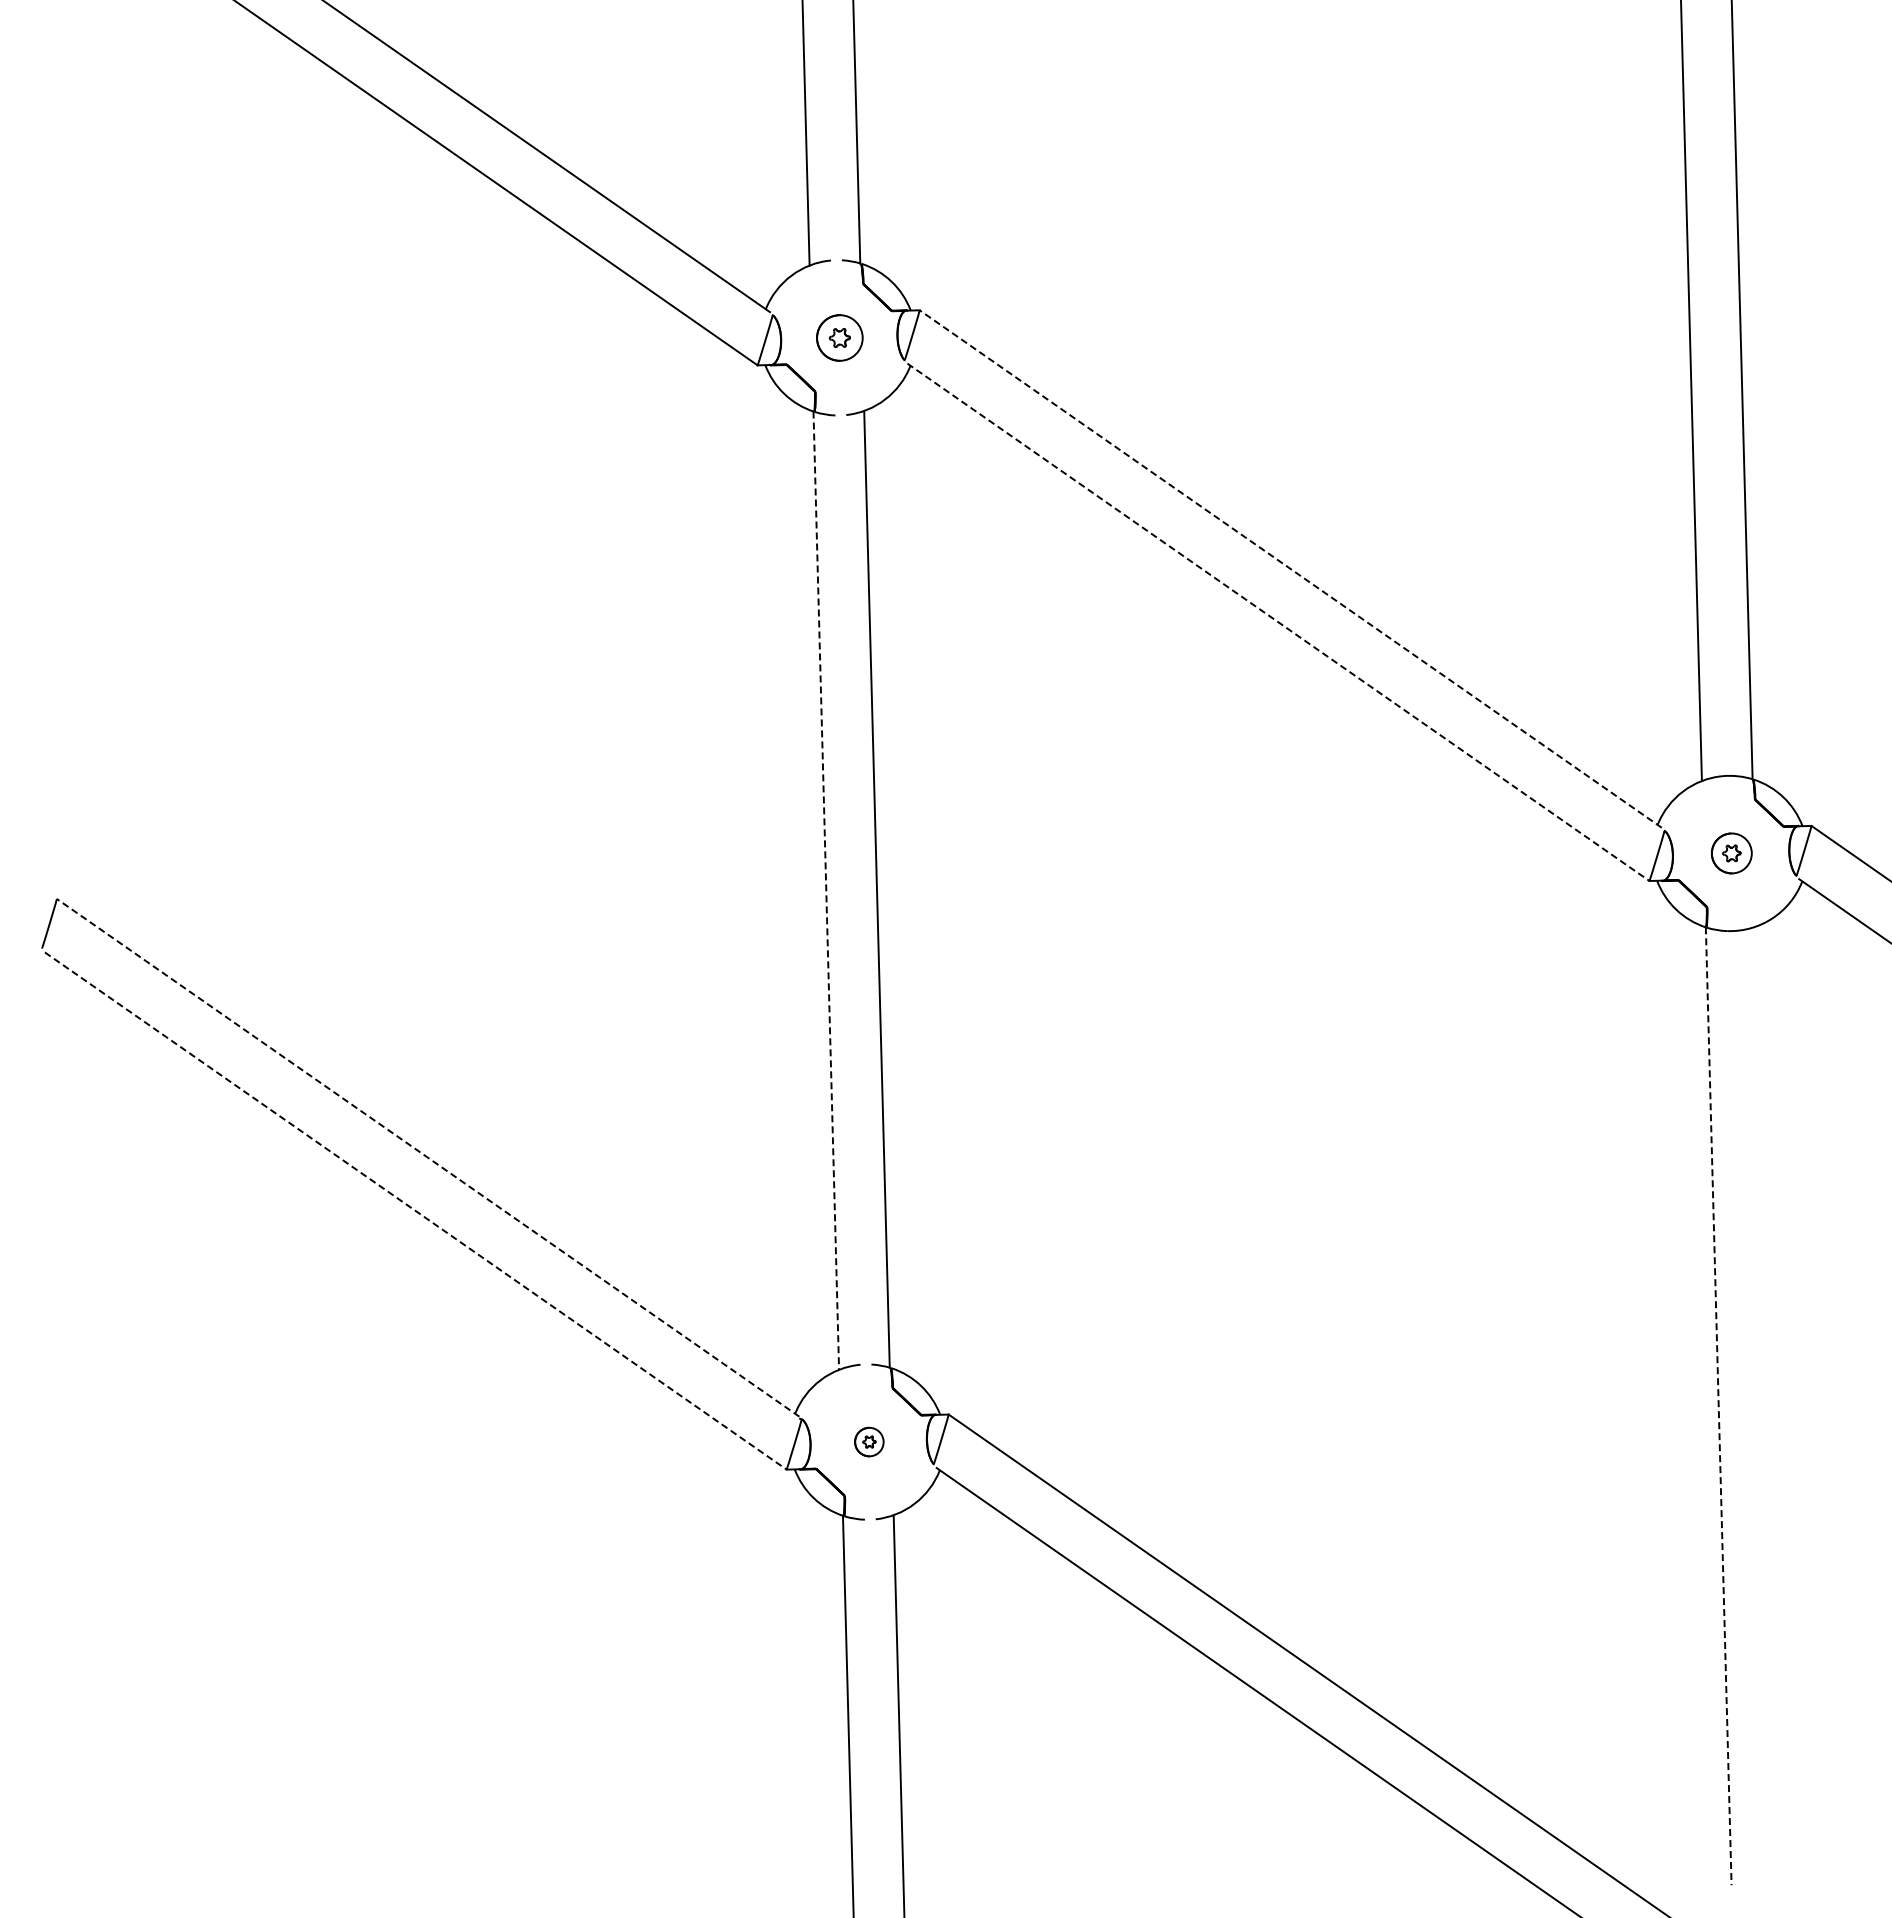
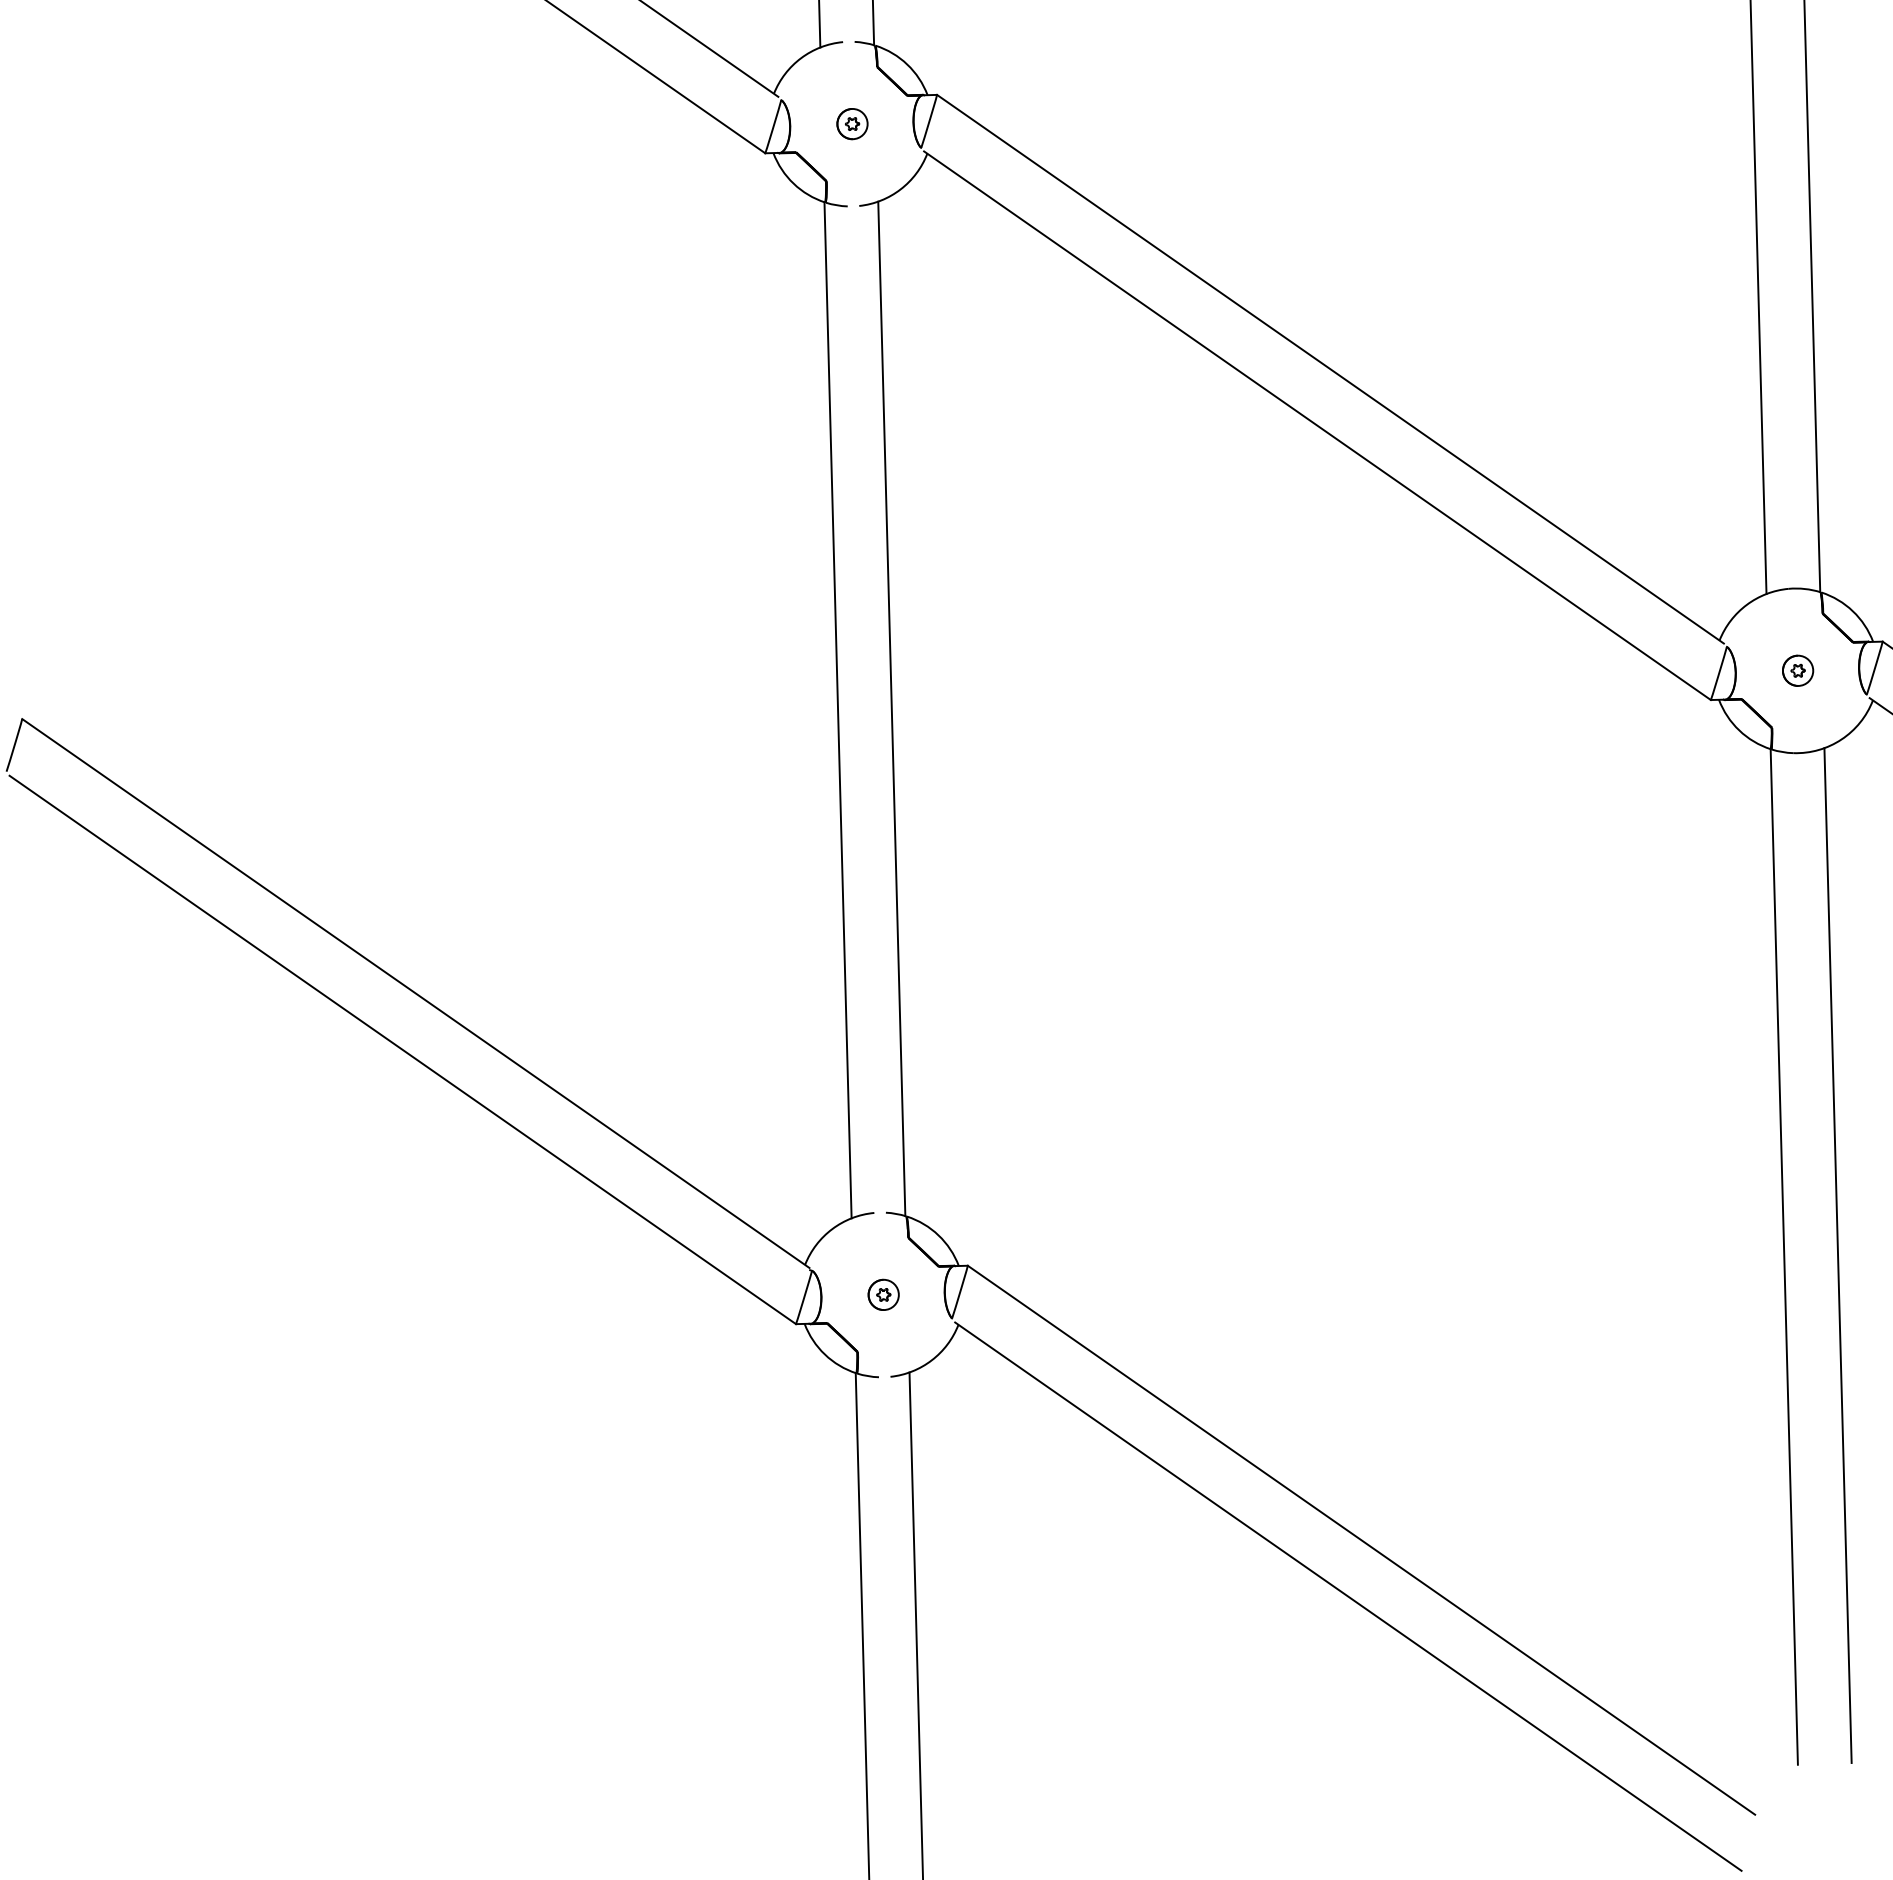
part: (839, 337) -> (852, 123), size x0.62
line: (1290, 568) -> (1330, 368), dashed -> solid
line: (1278, 622) -> (1317, 425), dashed -> solid
part: (1731, 853) -> (1797, 670), size x0.71
line: (826, 891) -> (838, 711), dashed -> solid
line: (428, 1157) -> (416, 993), dashed -> solid
line: (416, 1211) -> (403, 1050), dashed -> solid
line: (1769, 1404) -> (1838, 1255), added
line: (1718, 1406) -> (1784, 1257), dashed -> solid

